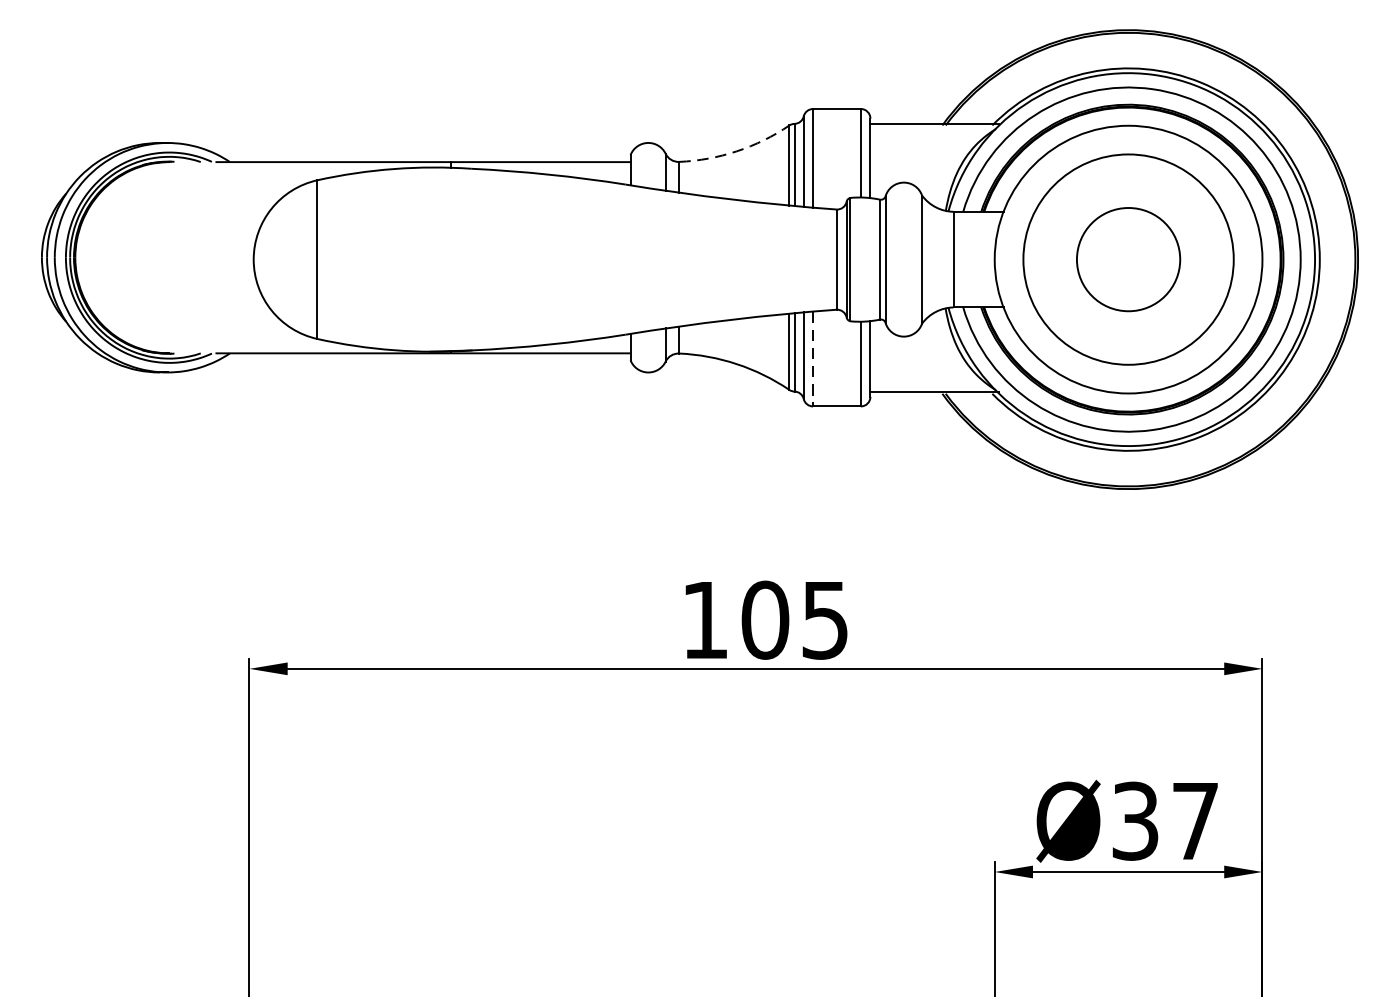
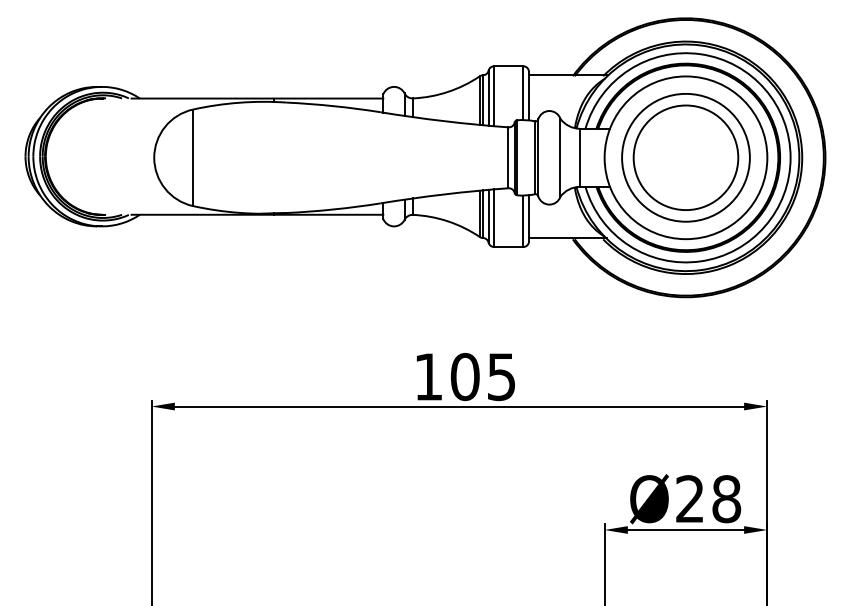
arc: (736, 150) -> (447, 91), dashed -> solid
circle: (1127, 259) -> (685, 157), size x1.67
line: (813, 359) -> (494, 218), dashed -> solid
text: (1165, 821) -> (708, 499), Ø37 -> Ø28

